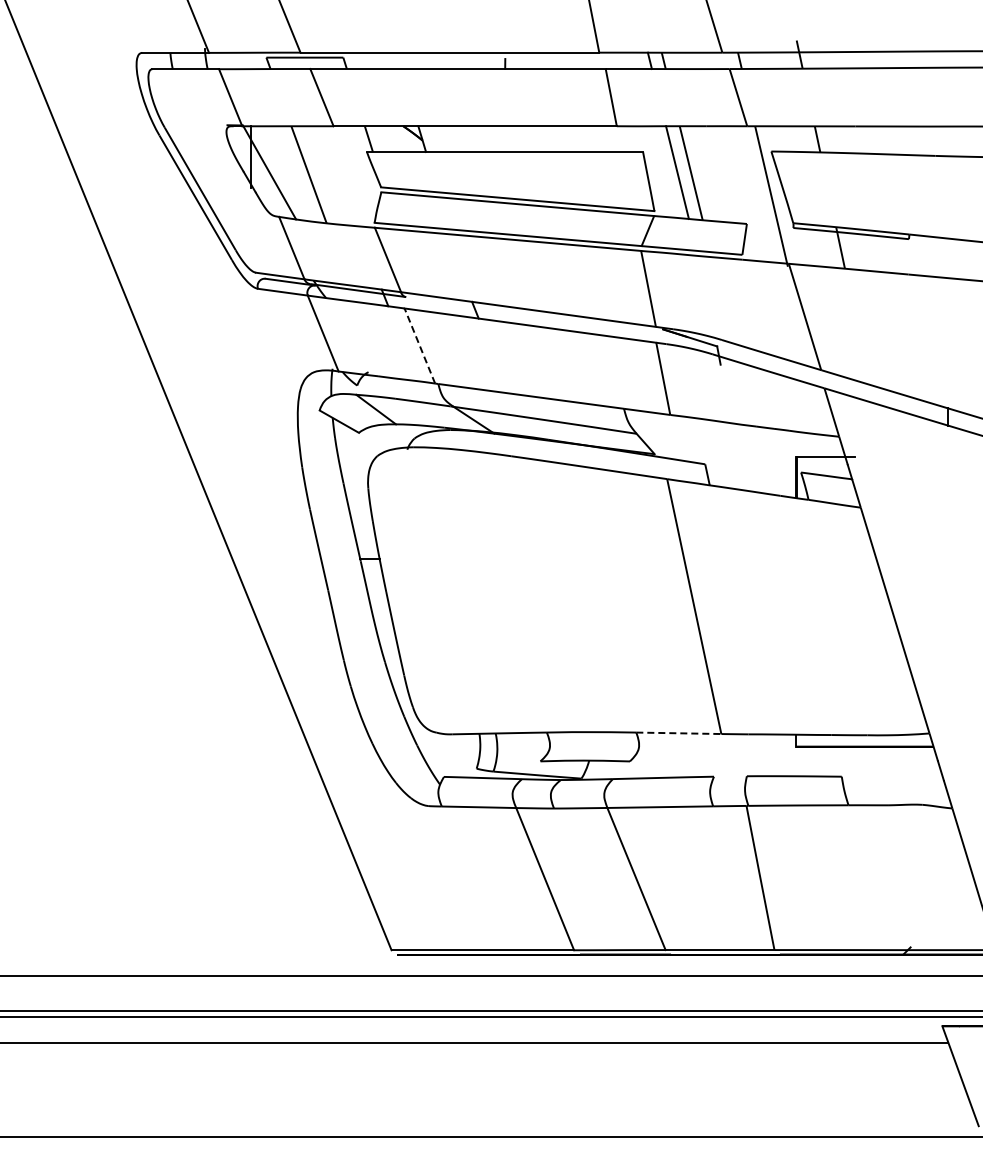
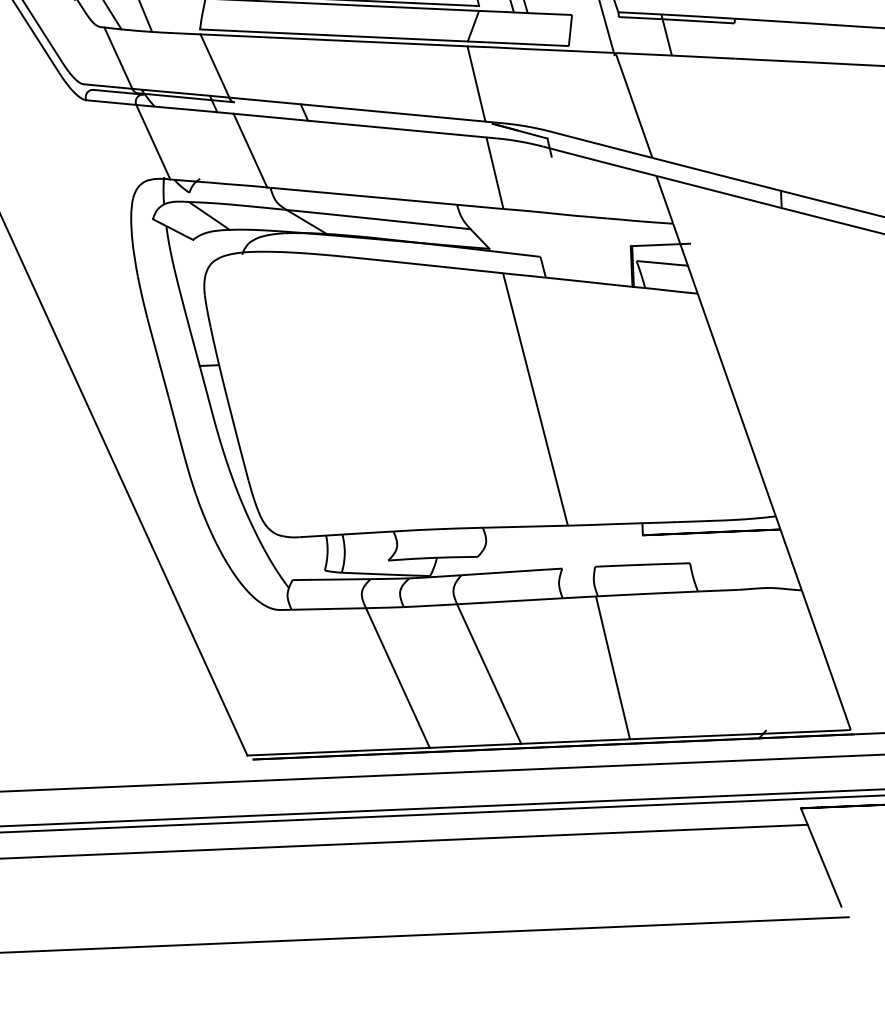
line: (419, 346) -> (250, 151), dashed -> solid
line: (678, 733) -> (525, 526), dashed -> solid

